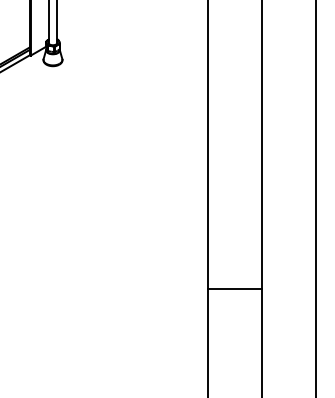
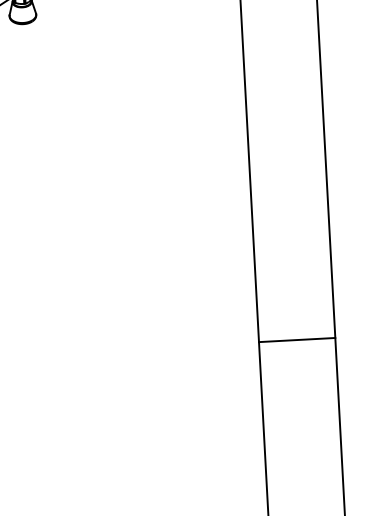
line: (234, 288) -> (296, 339), moved

